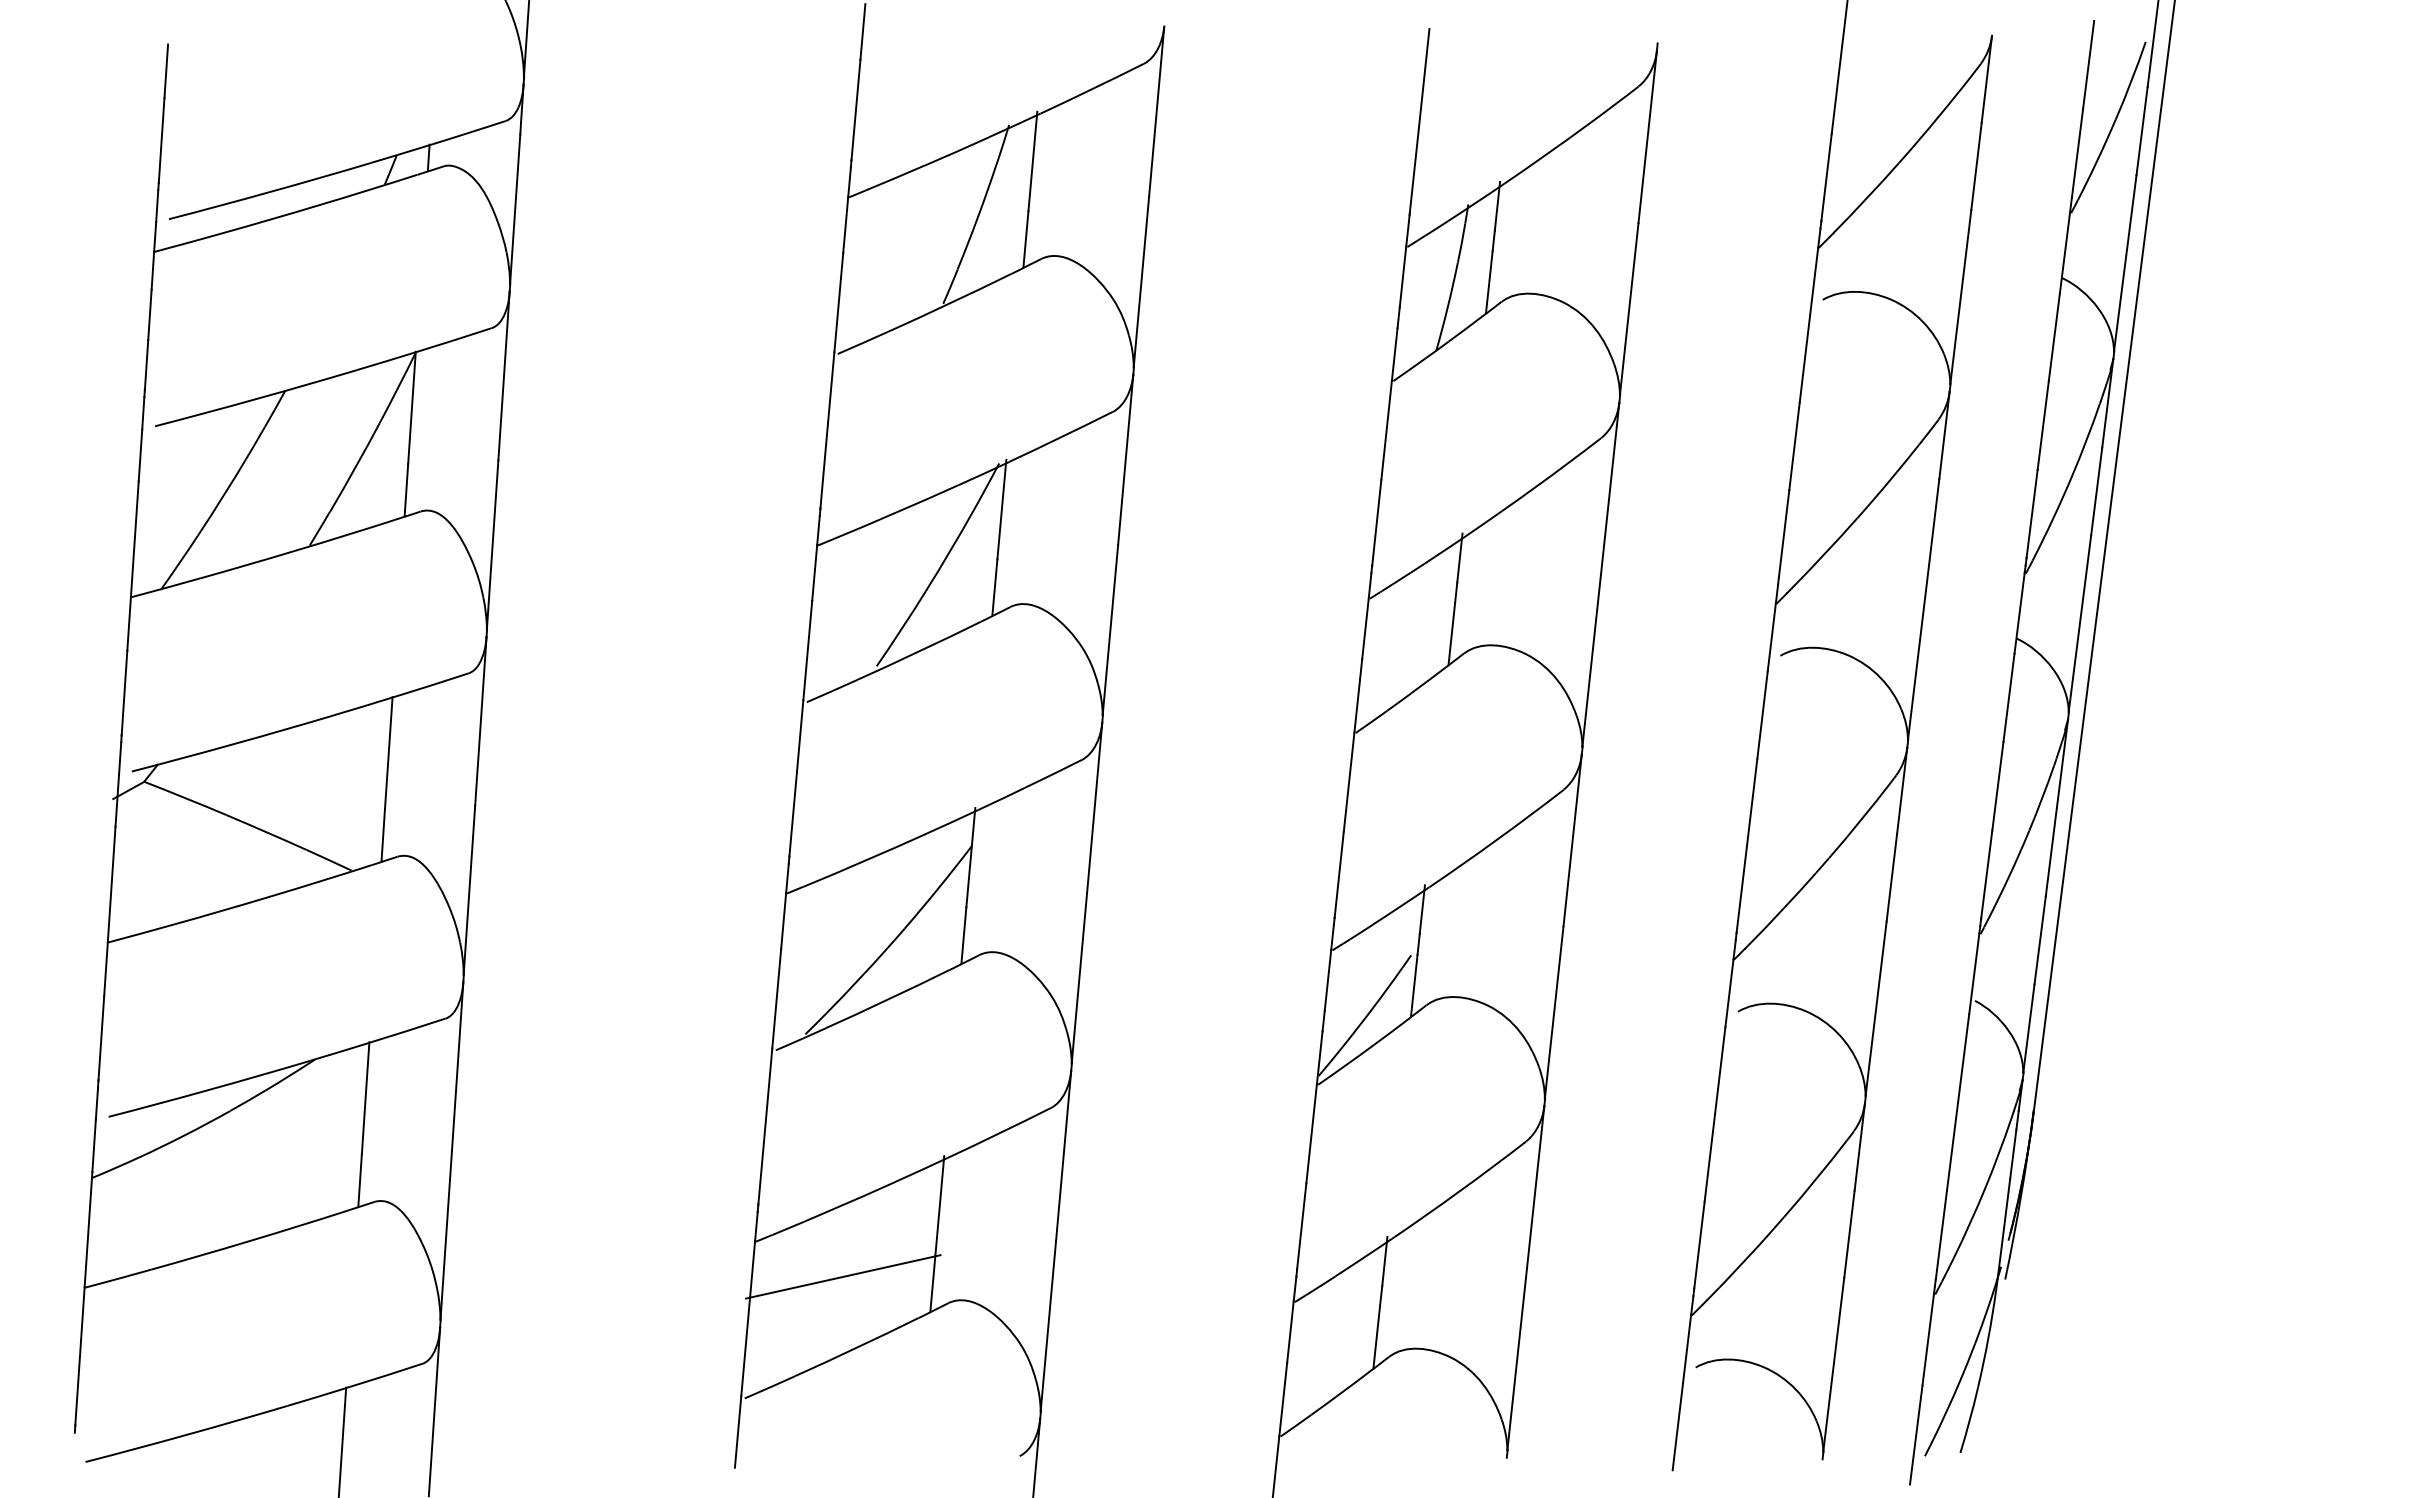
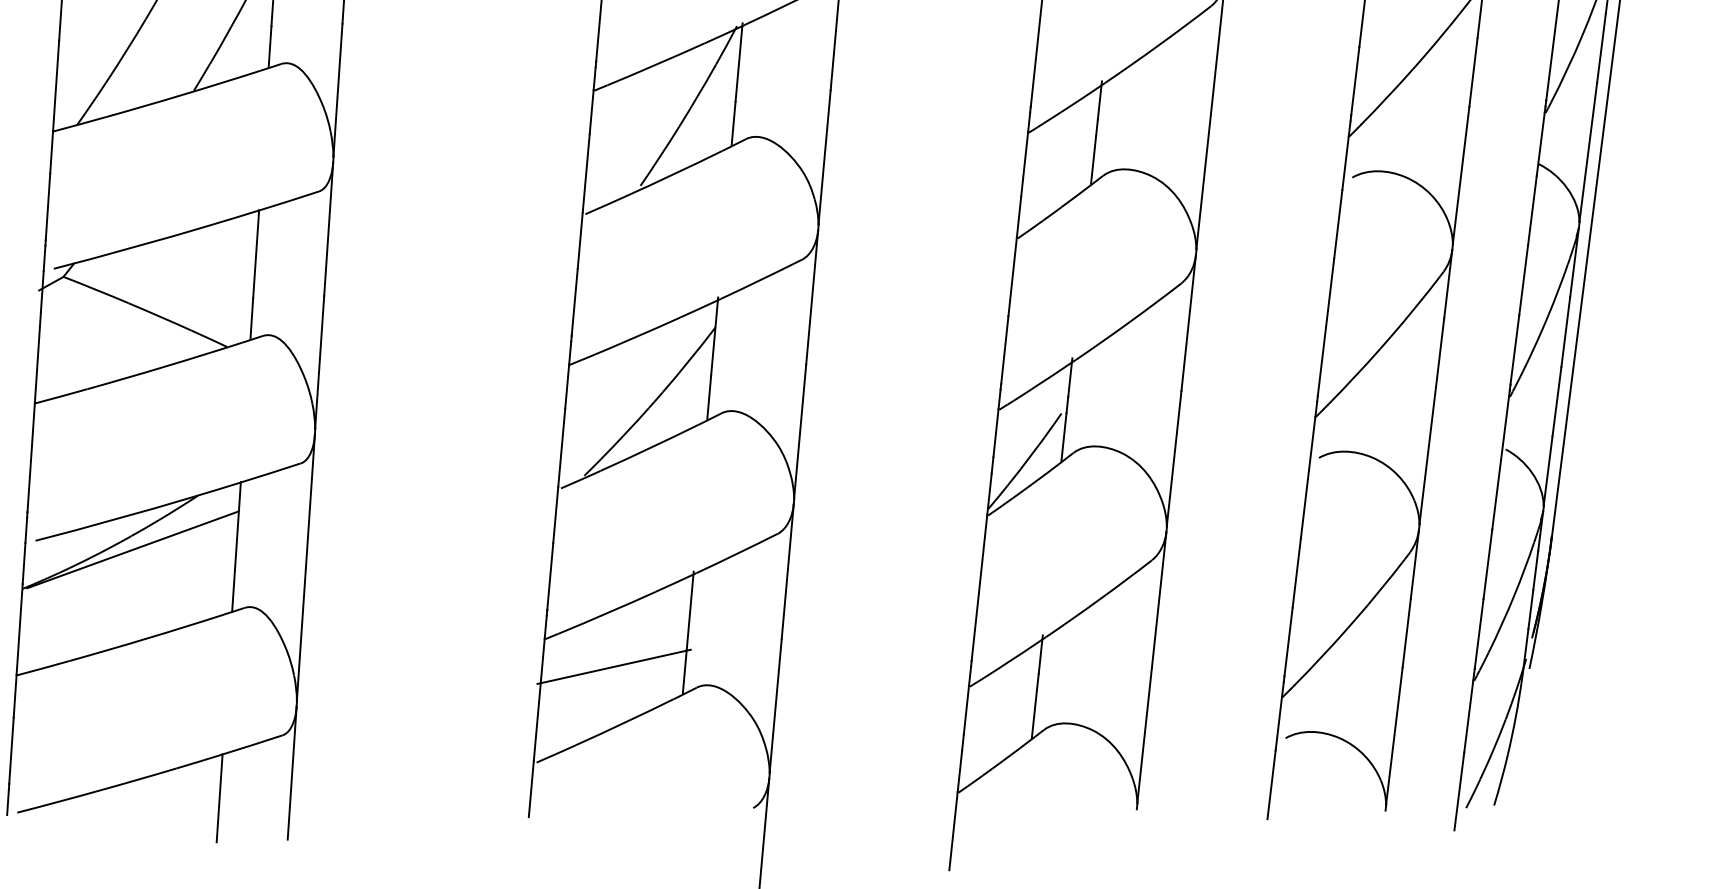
line: (232, 1128) -> (133, 549), added
line: (73, 1448) -> (7, 802), added

